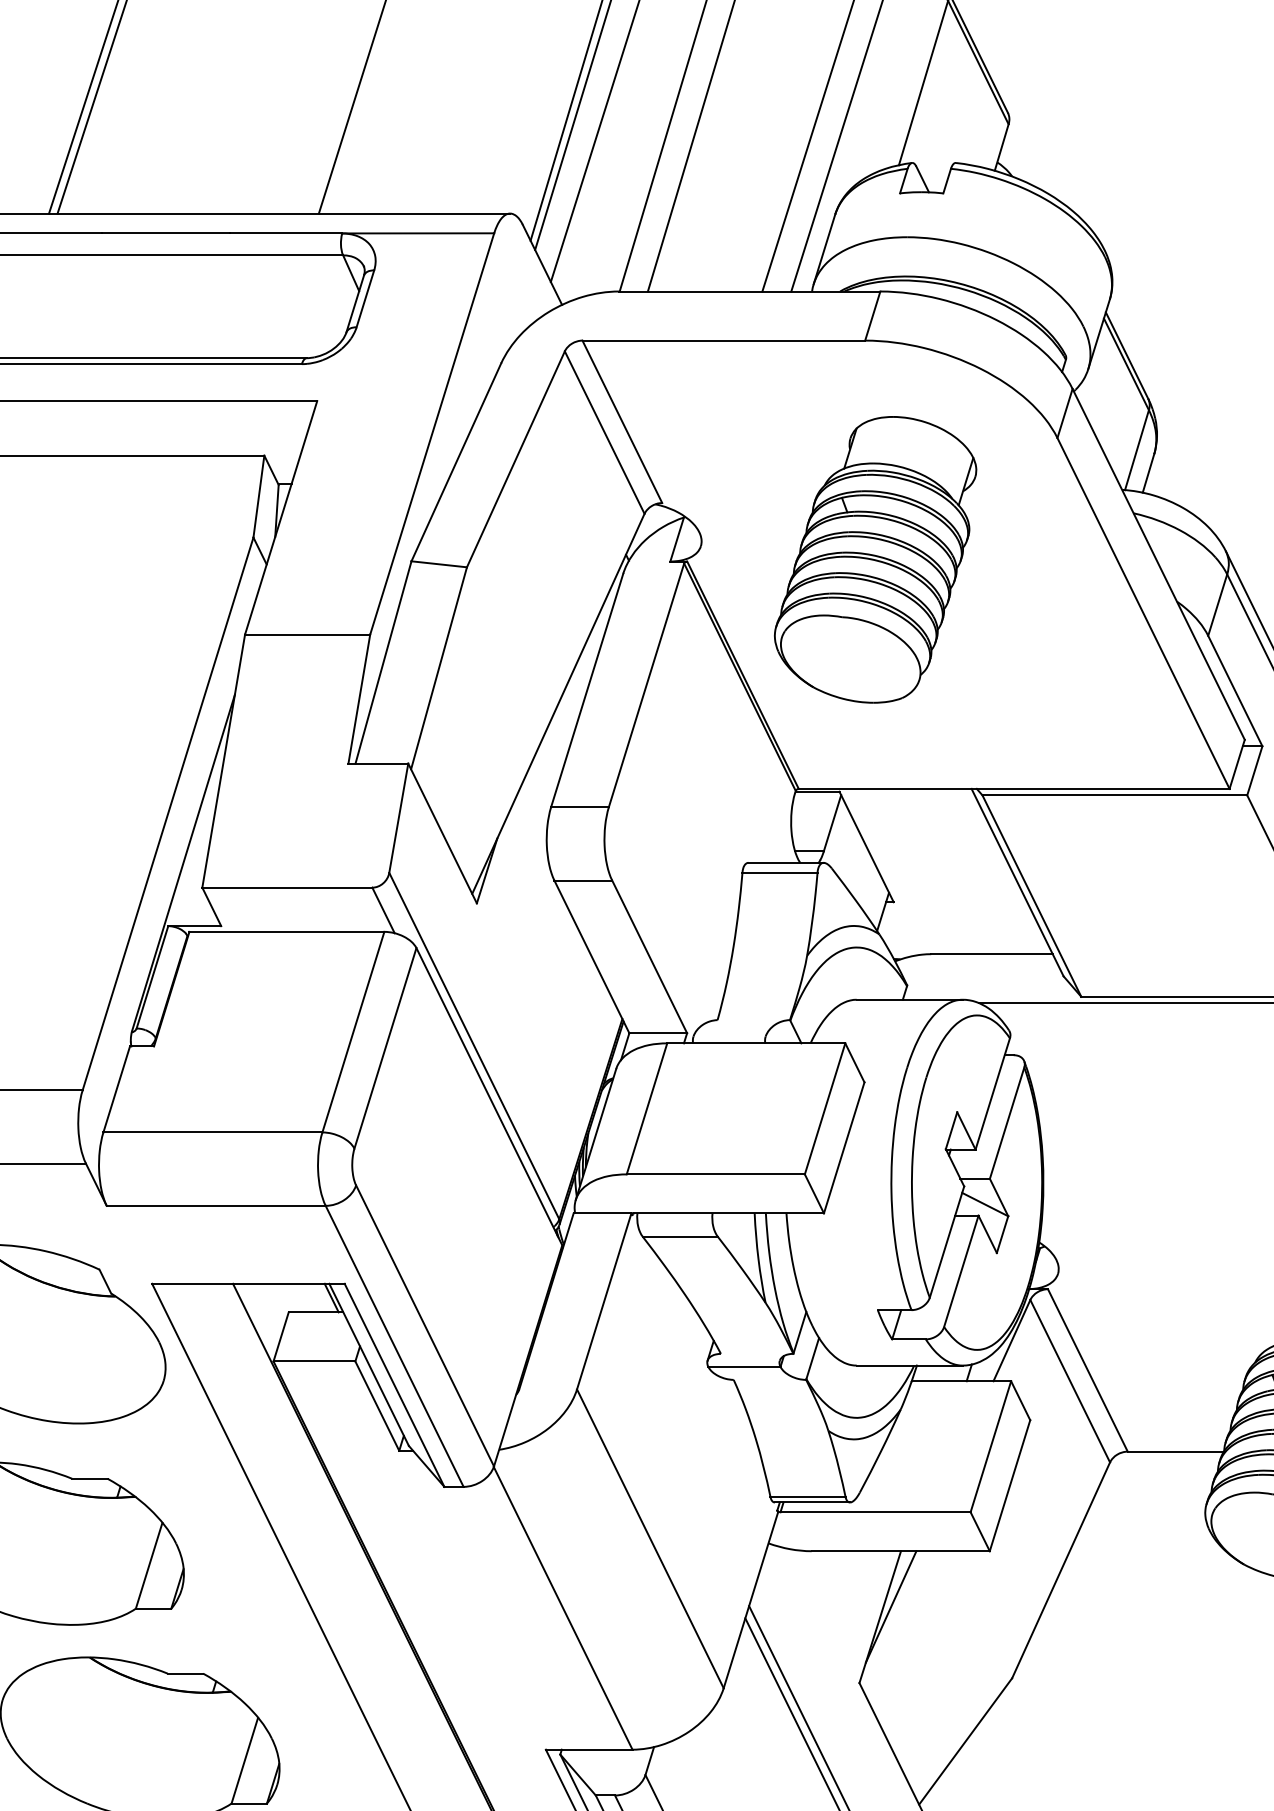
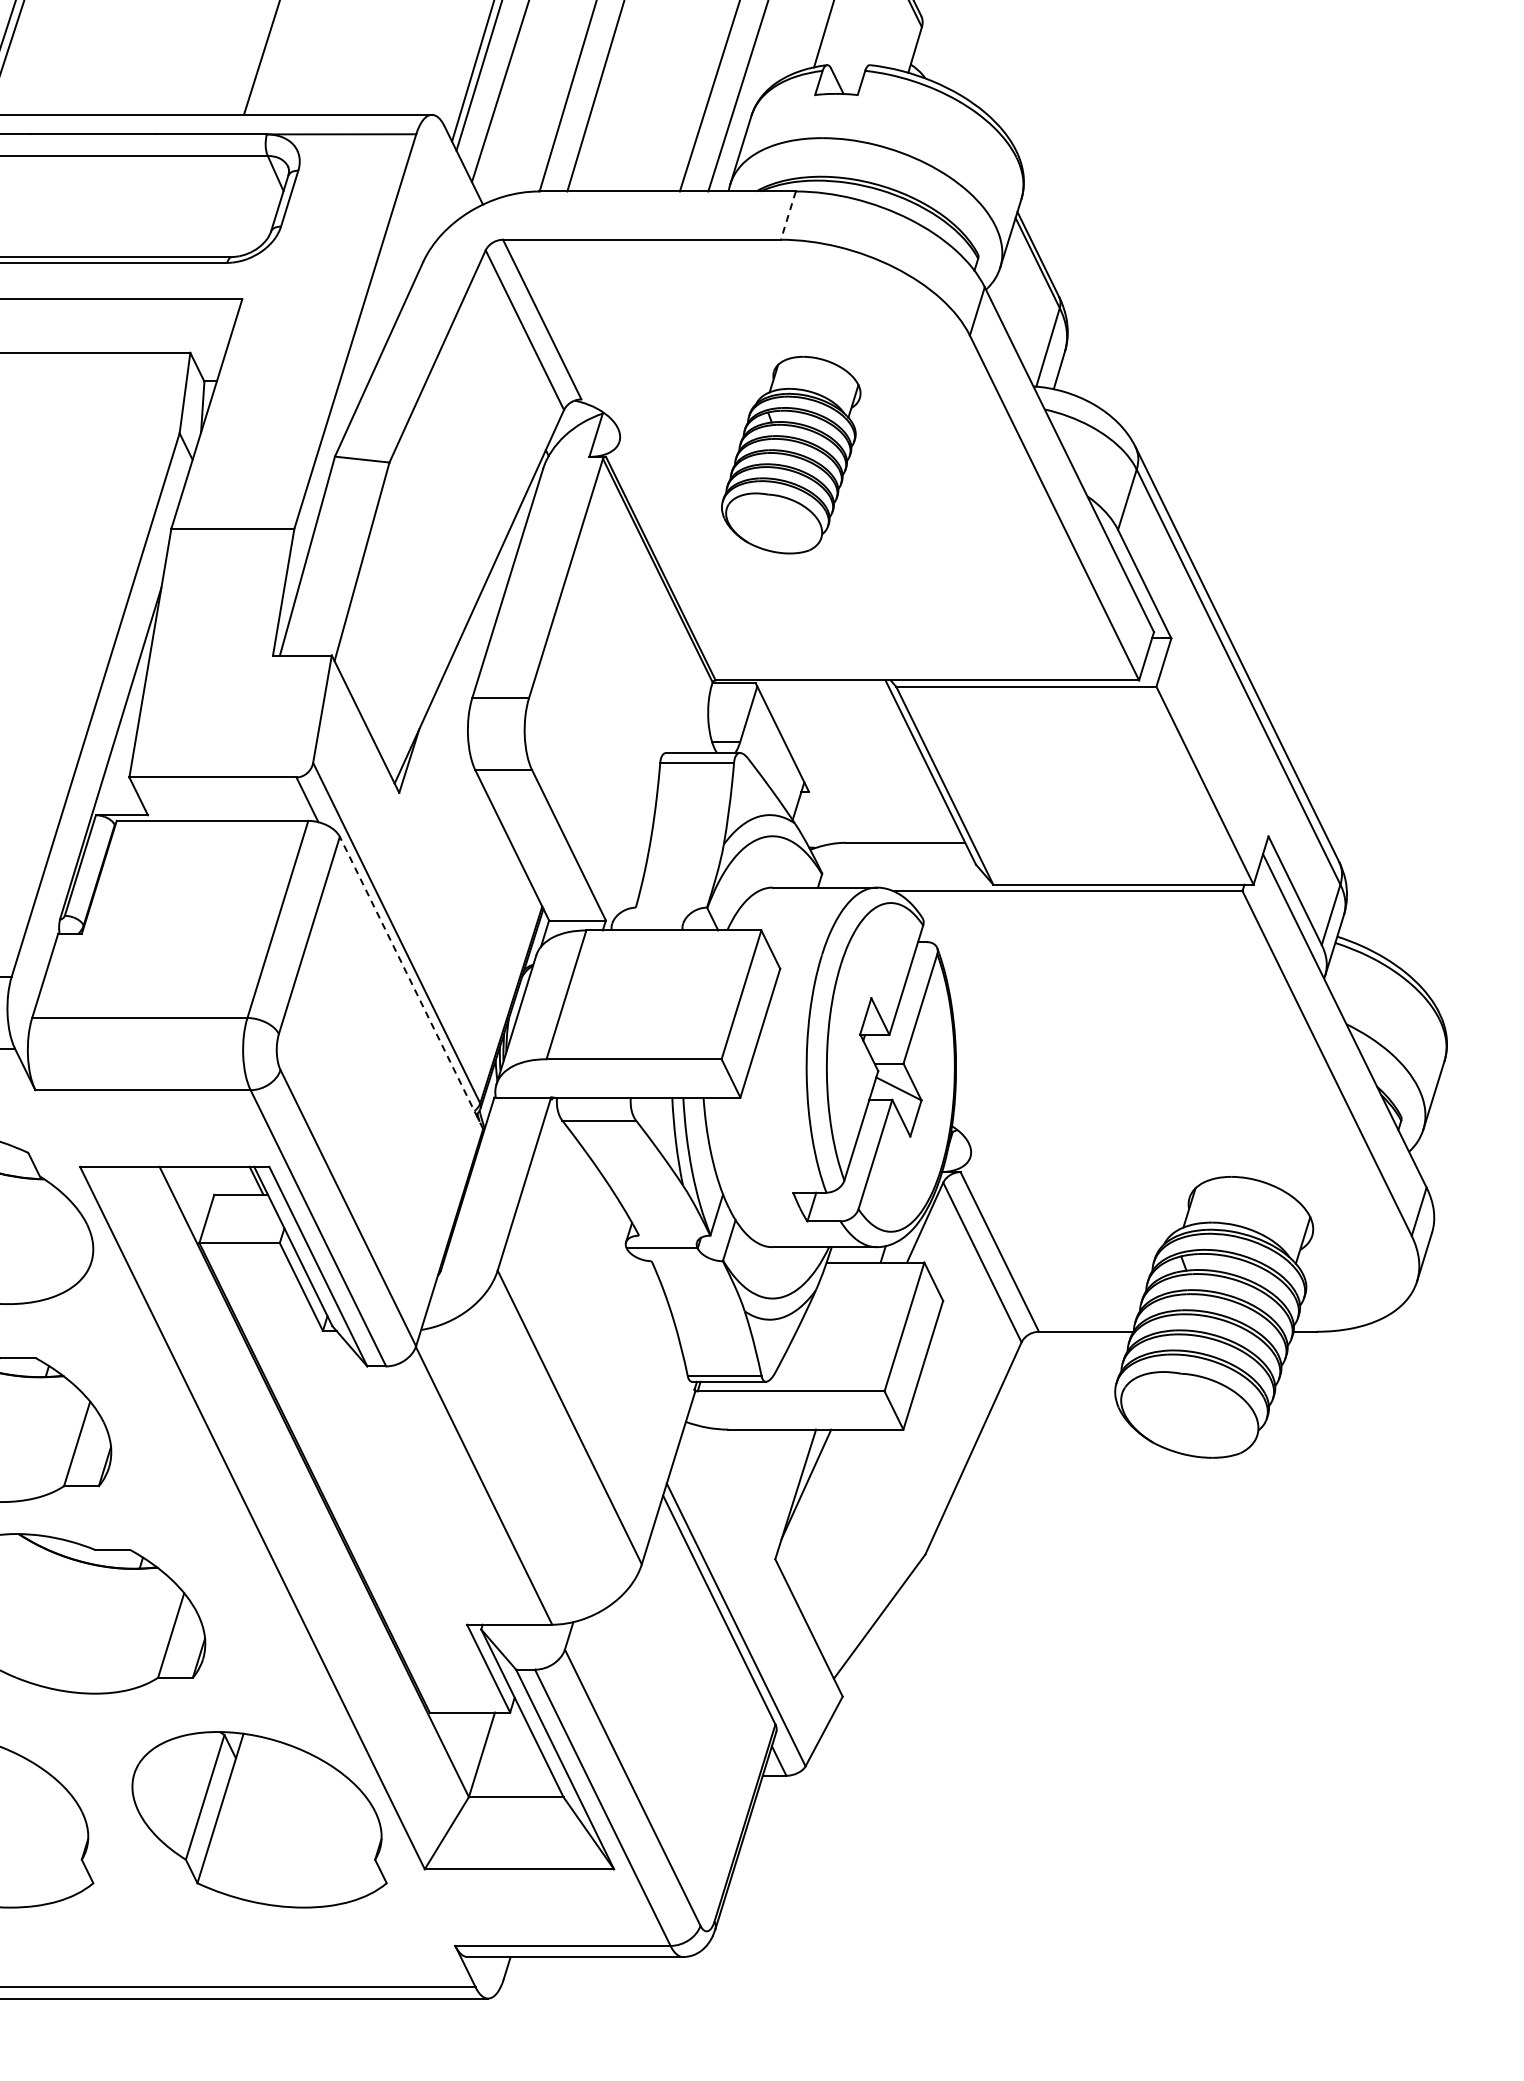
line: (872, 316) -> (788, 216), solid -> dashed
part: (875, 559) -> (791, 454), size x0.7
line: (489, 1096) -> (411, 982), solid -> dashed

